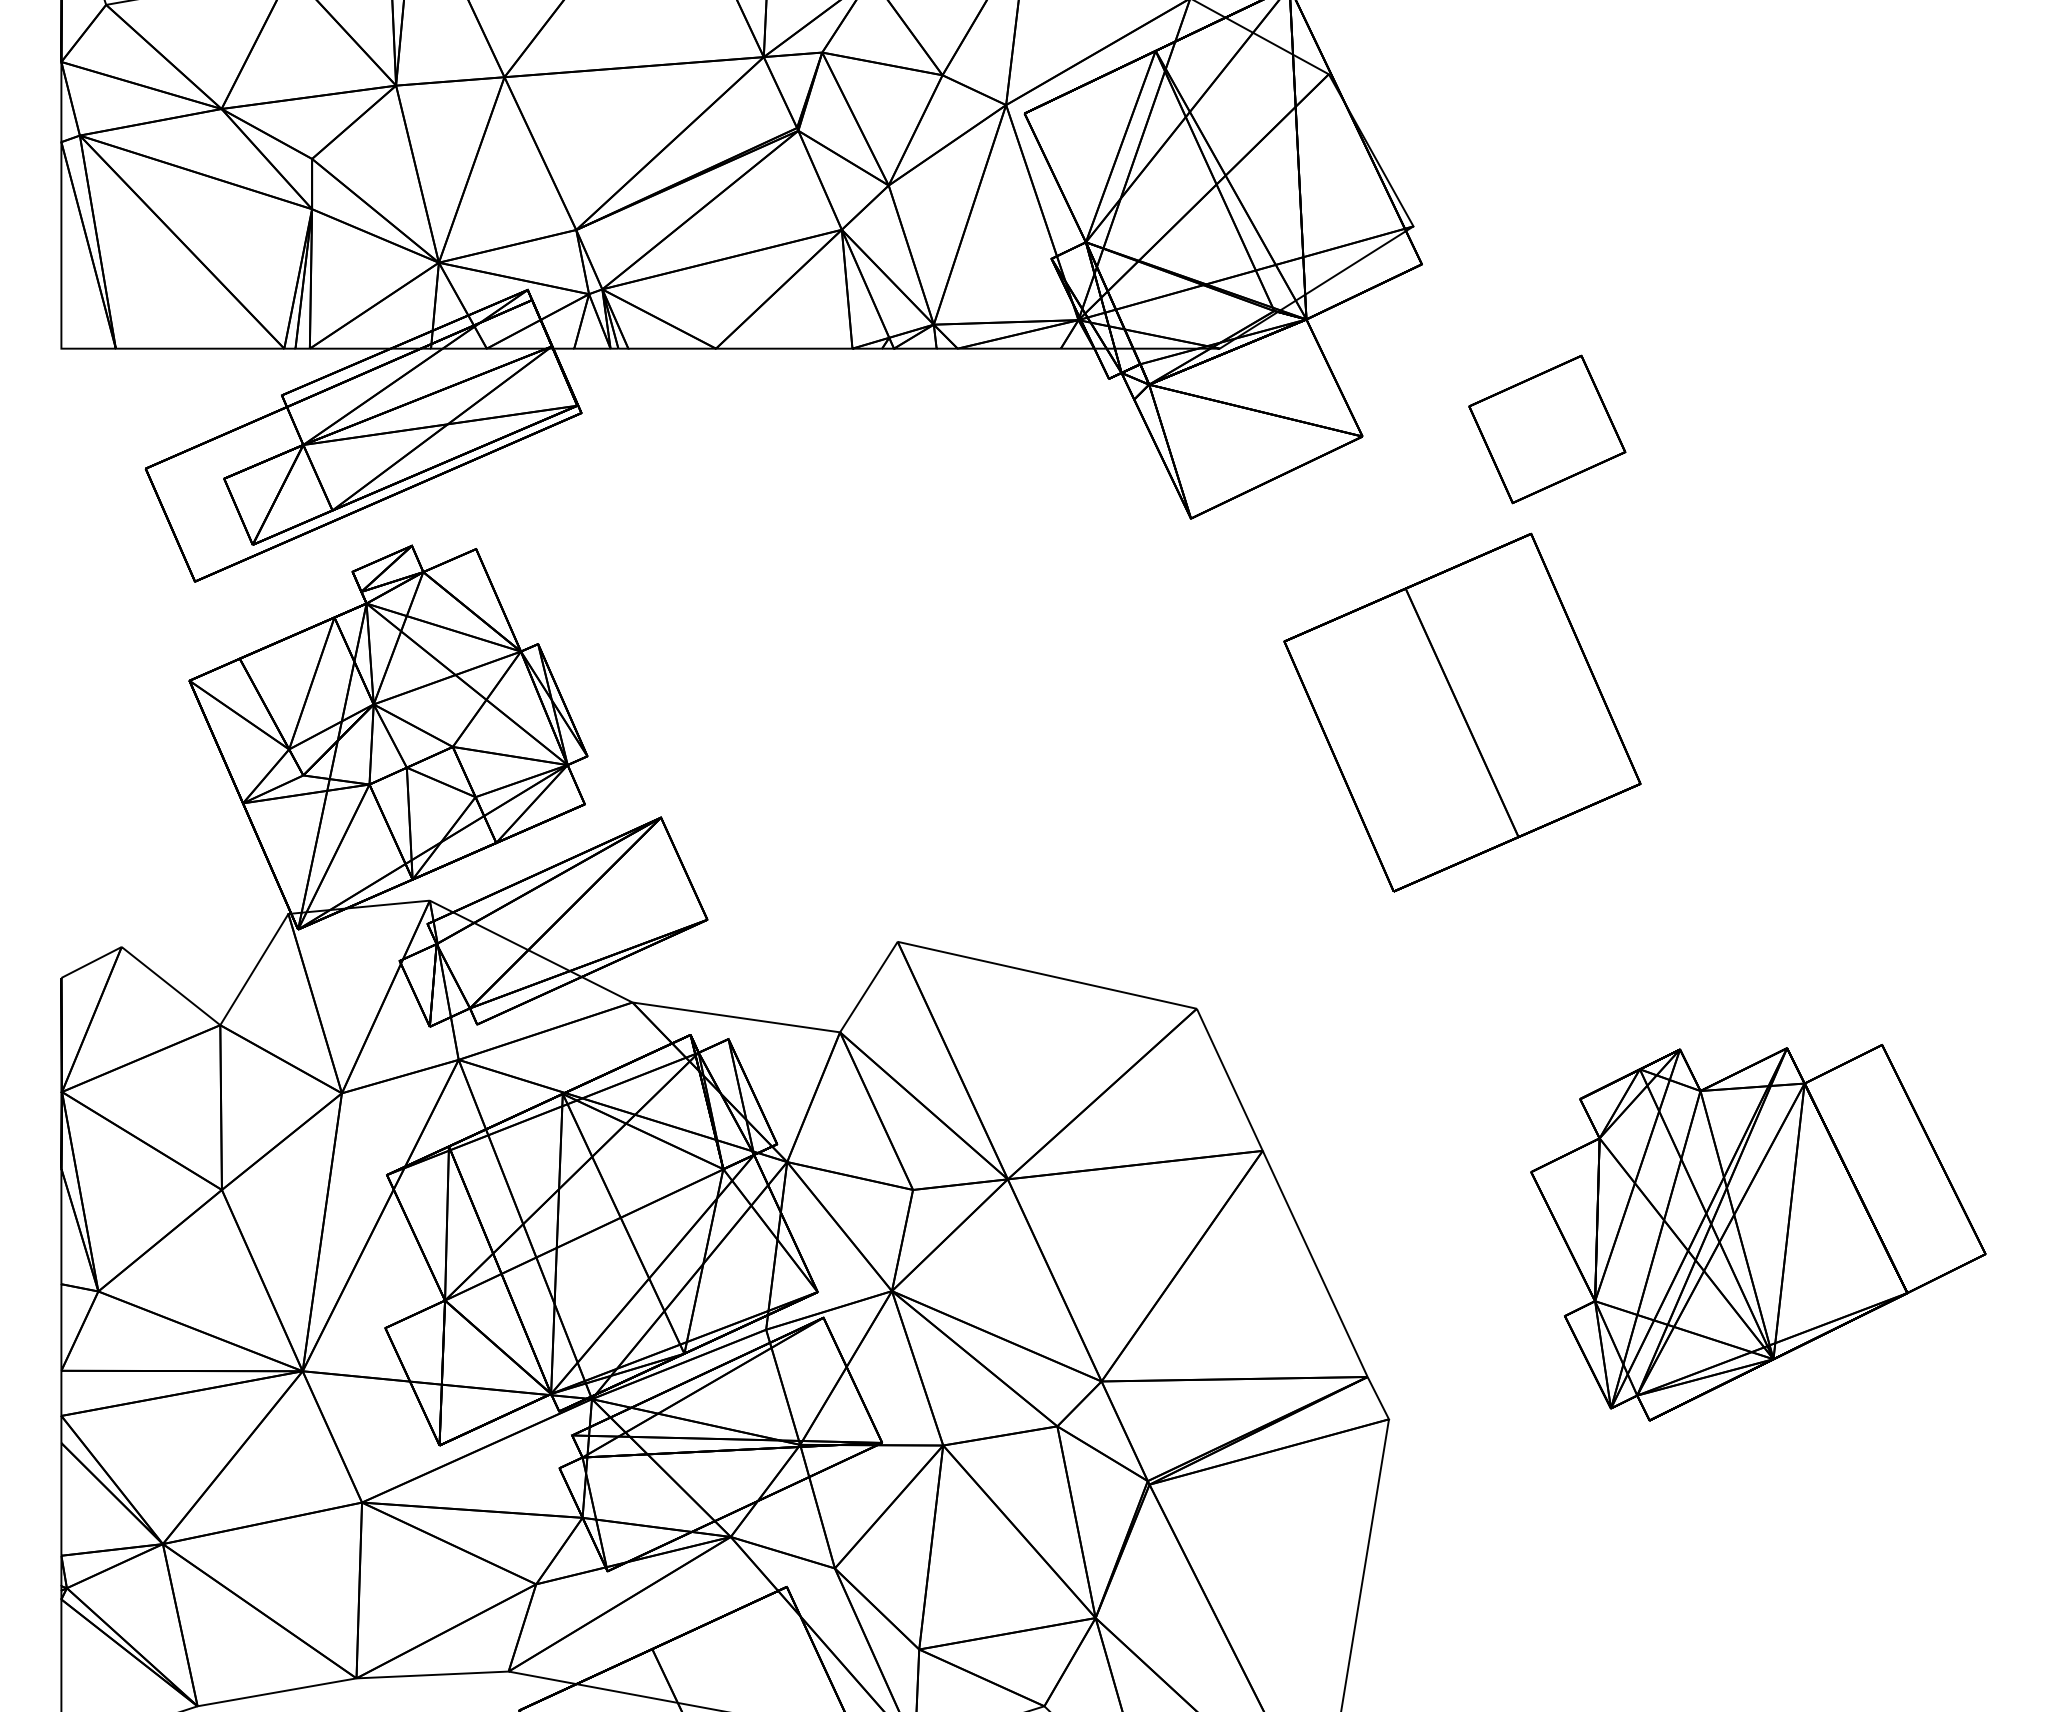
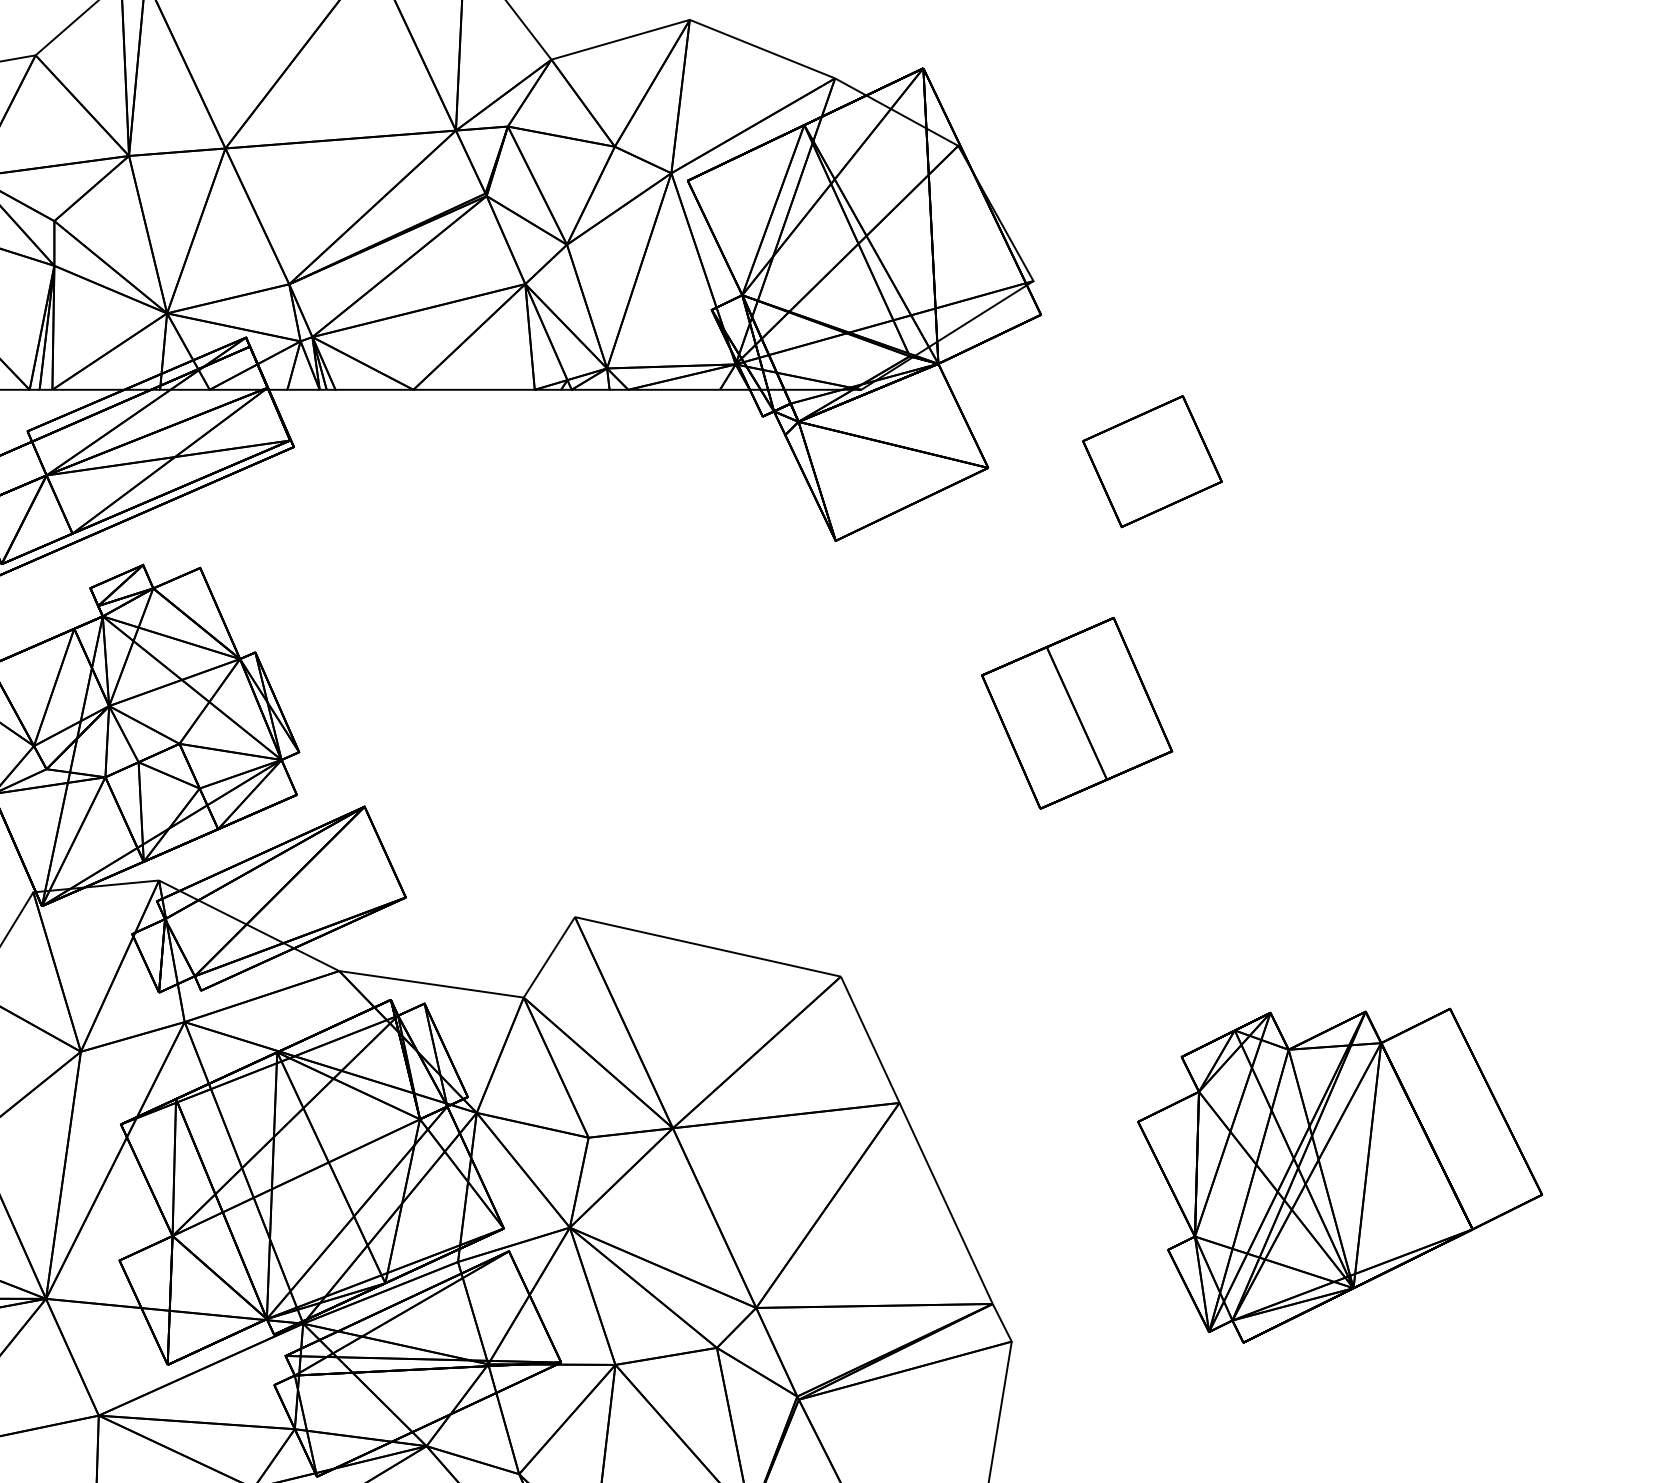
part: (1462, 712) -> (1077, 713), size x0.6

